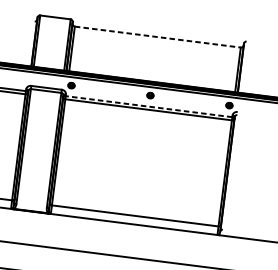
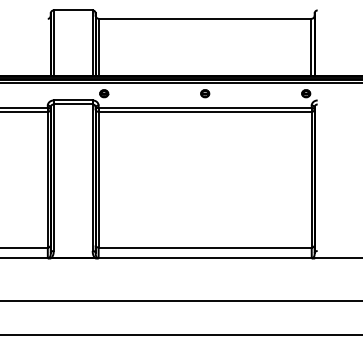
line: (158, 36) -> (205, 18), dashed -> solid
line: (149, 106) -> (205, 107), dashed -> solid

